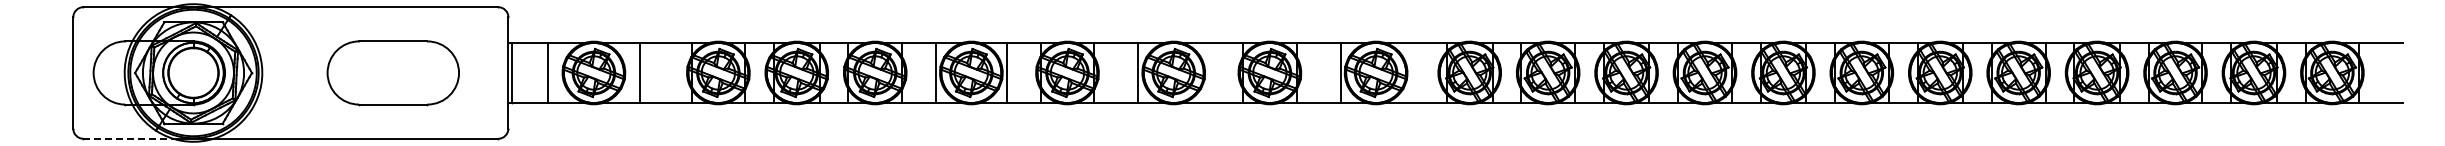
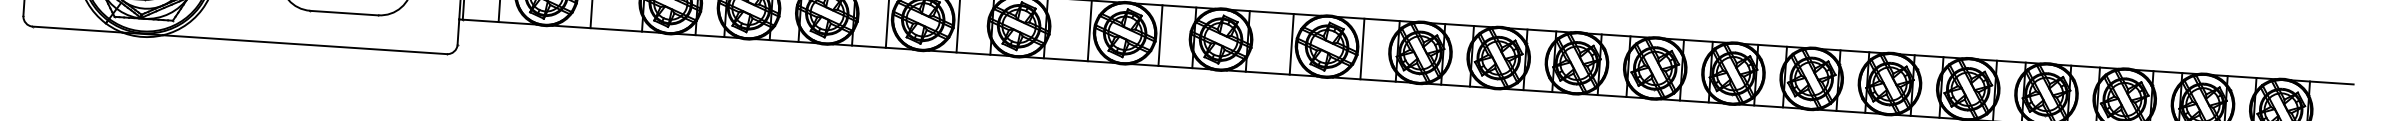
line: (1209, 72) -> (1160, 35), added
line: (1411, 72) -> (1362, 48), added
line: (128, 138) -> (77, 29), dashed -> solid

